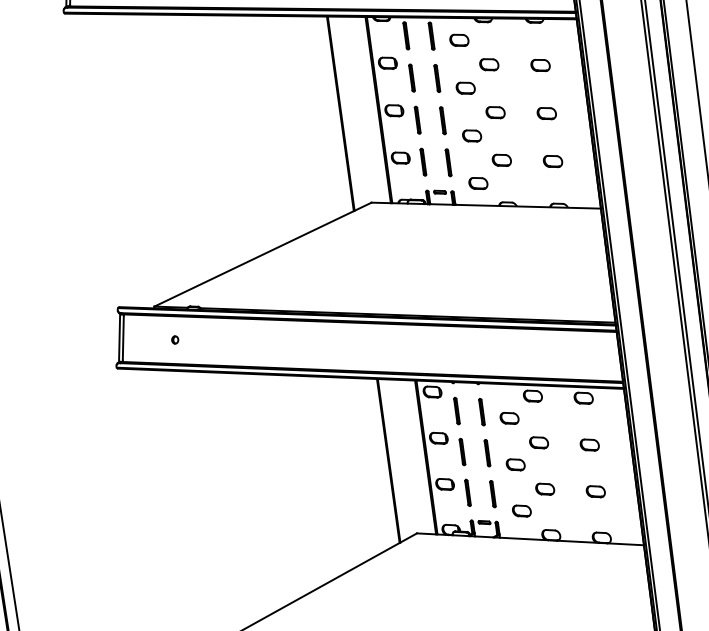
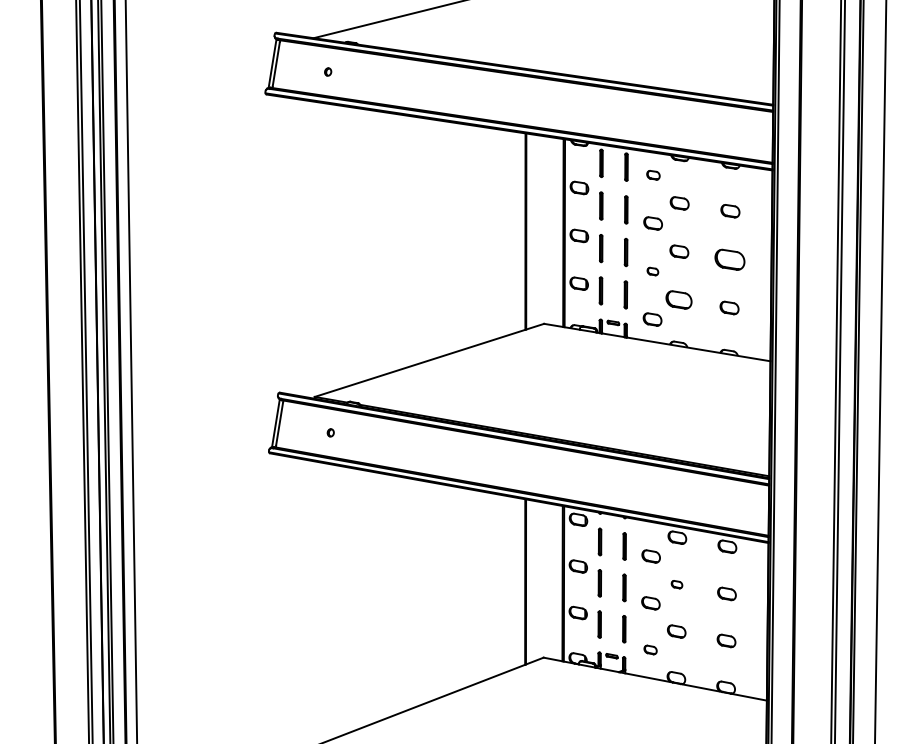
part: (459, 40) -> (653, 175), size x0.7
part: (546, 113) -> (729, 259), size x1.6
part: (471, 135) -> (652, 271), size x0.6
part: (501, 160) -> (678, 299), size x1.4
part: (538, 442) -> (676, 584), size x0.6
part: (521, 510) -> (650, 649), size x0.7

